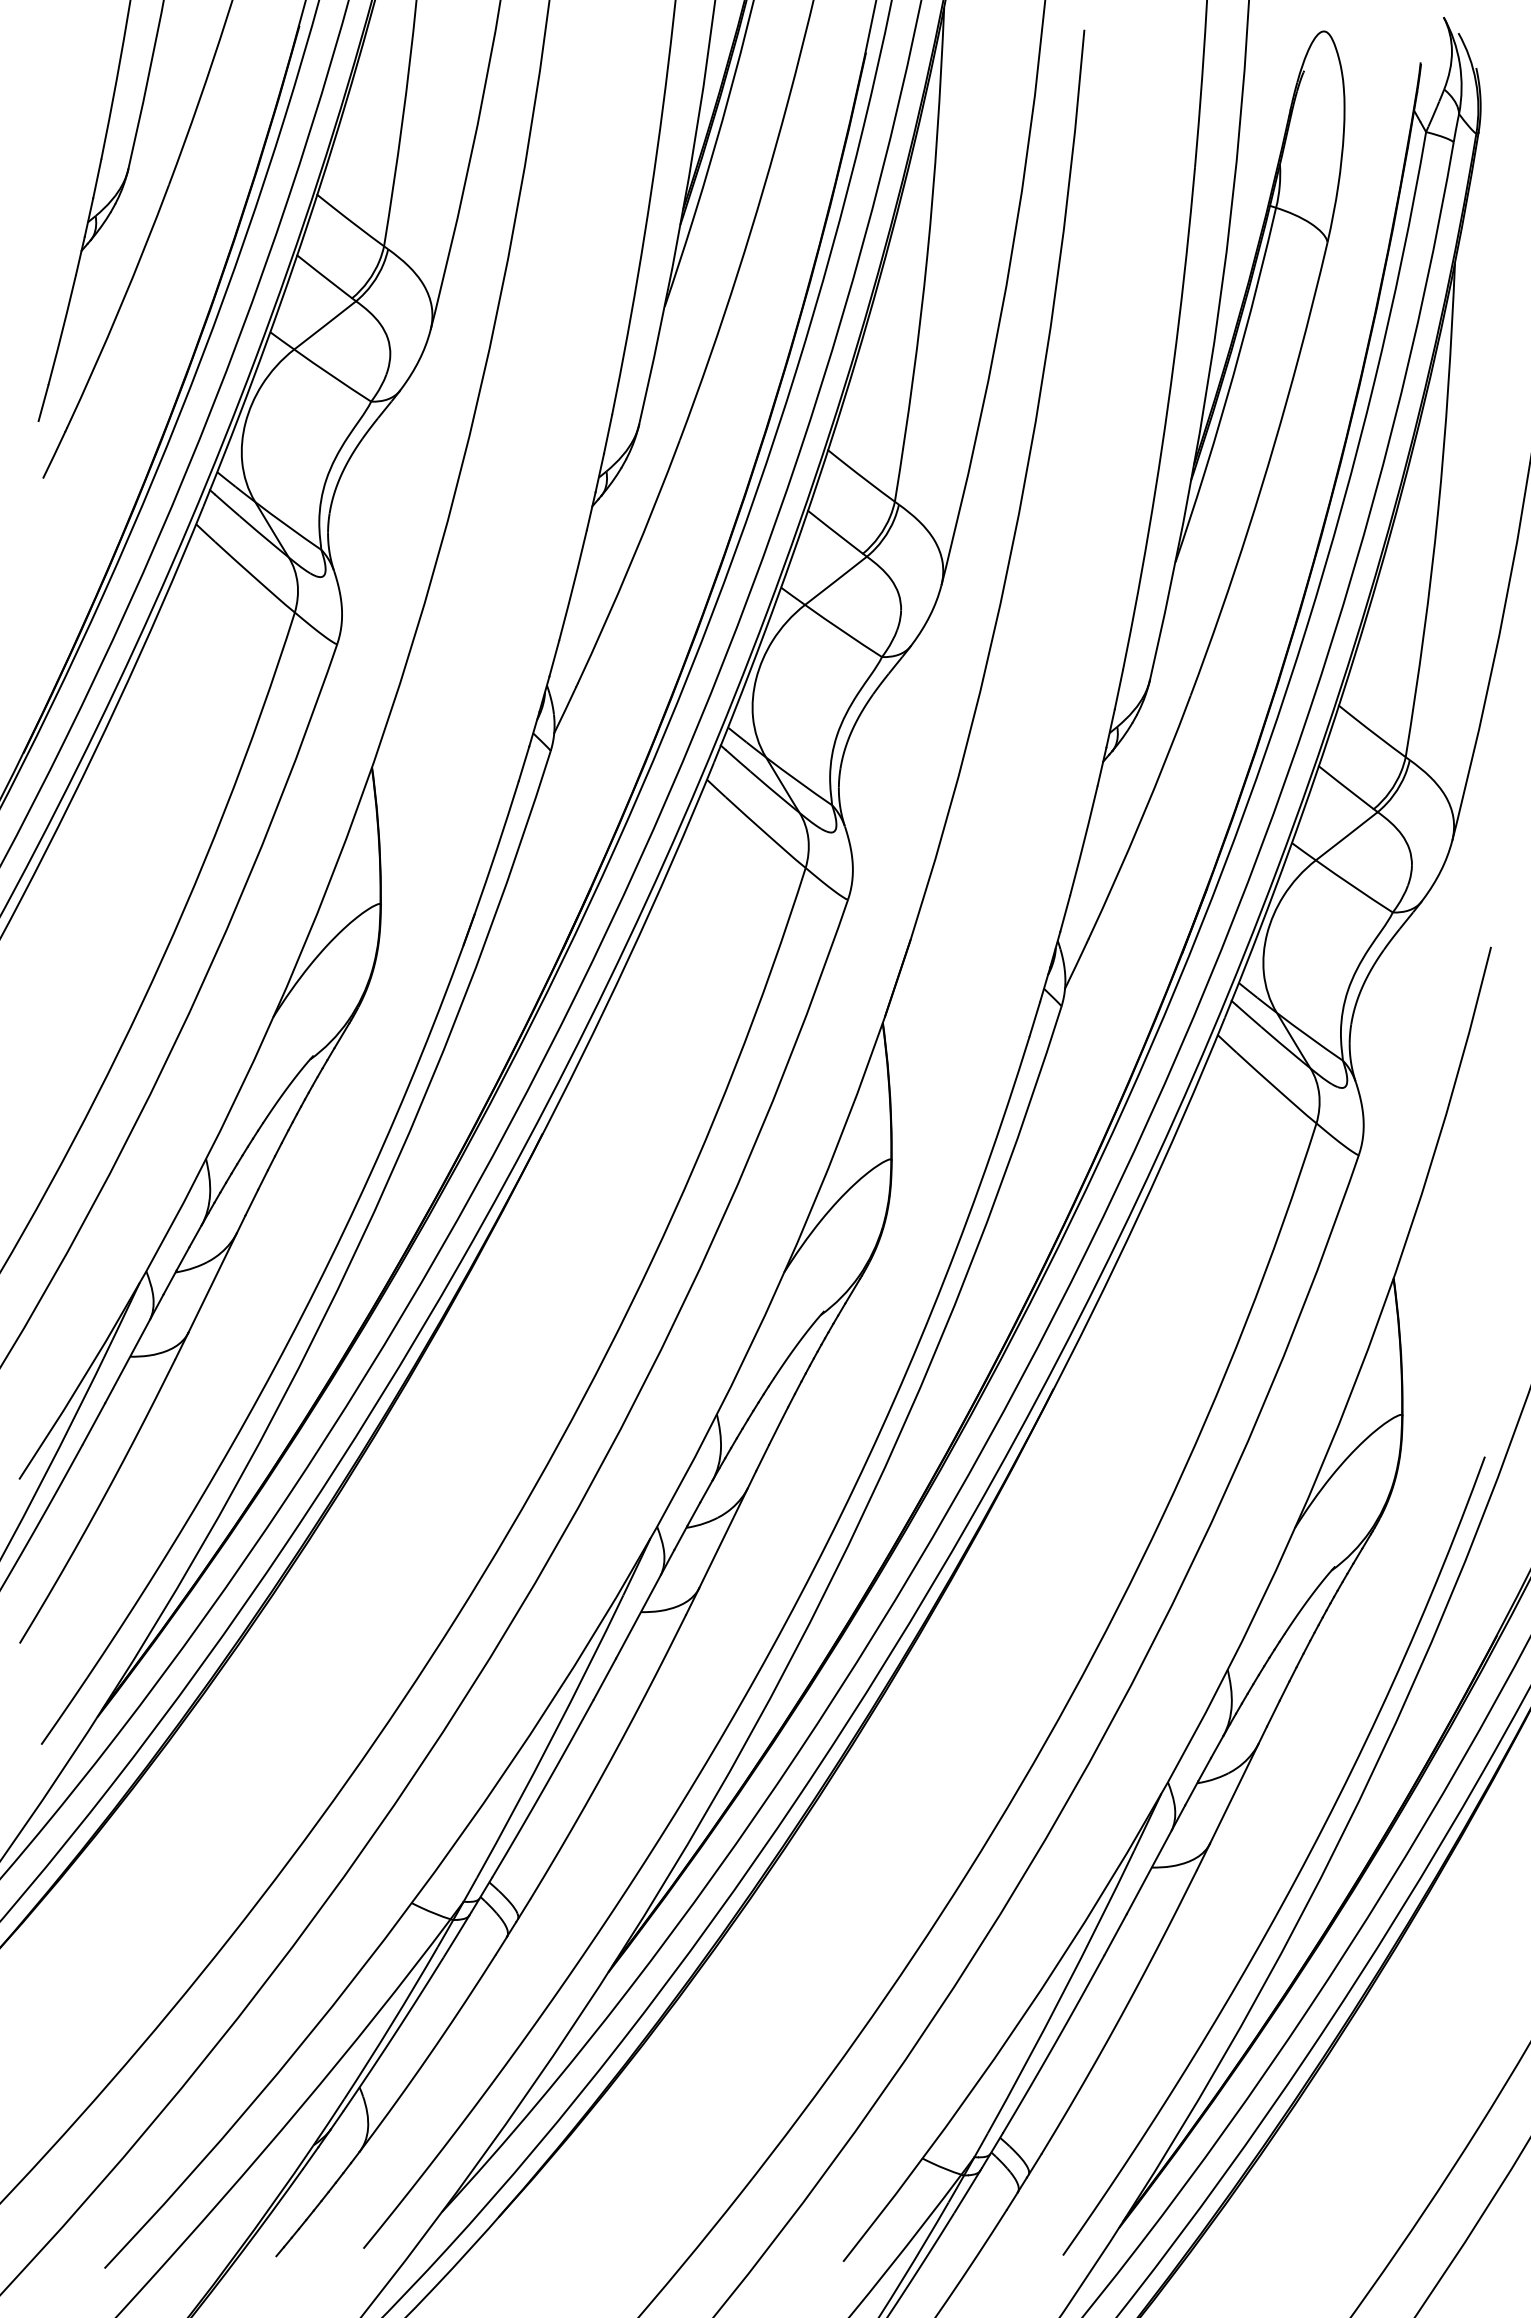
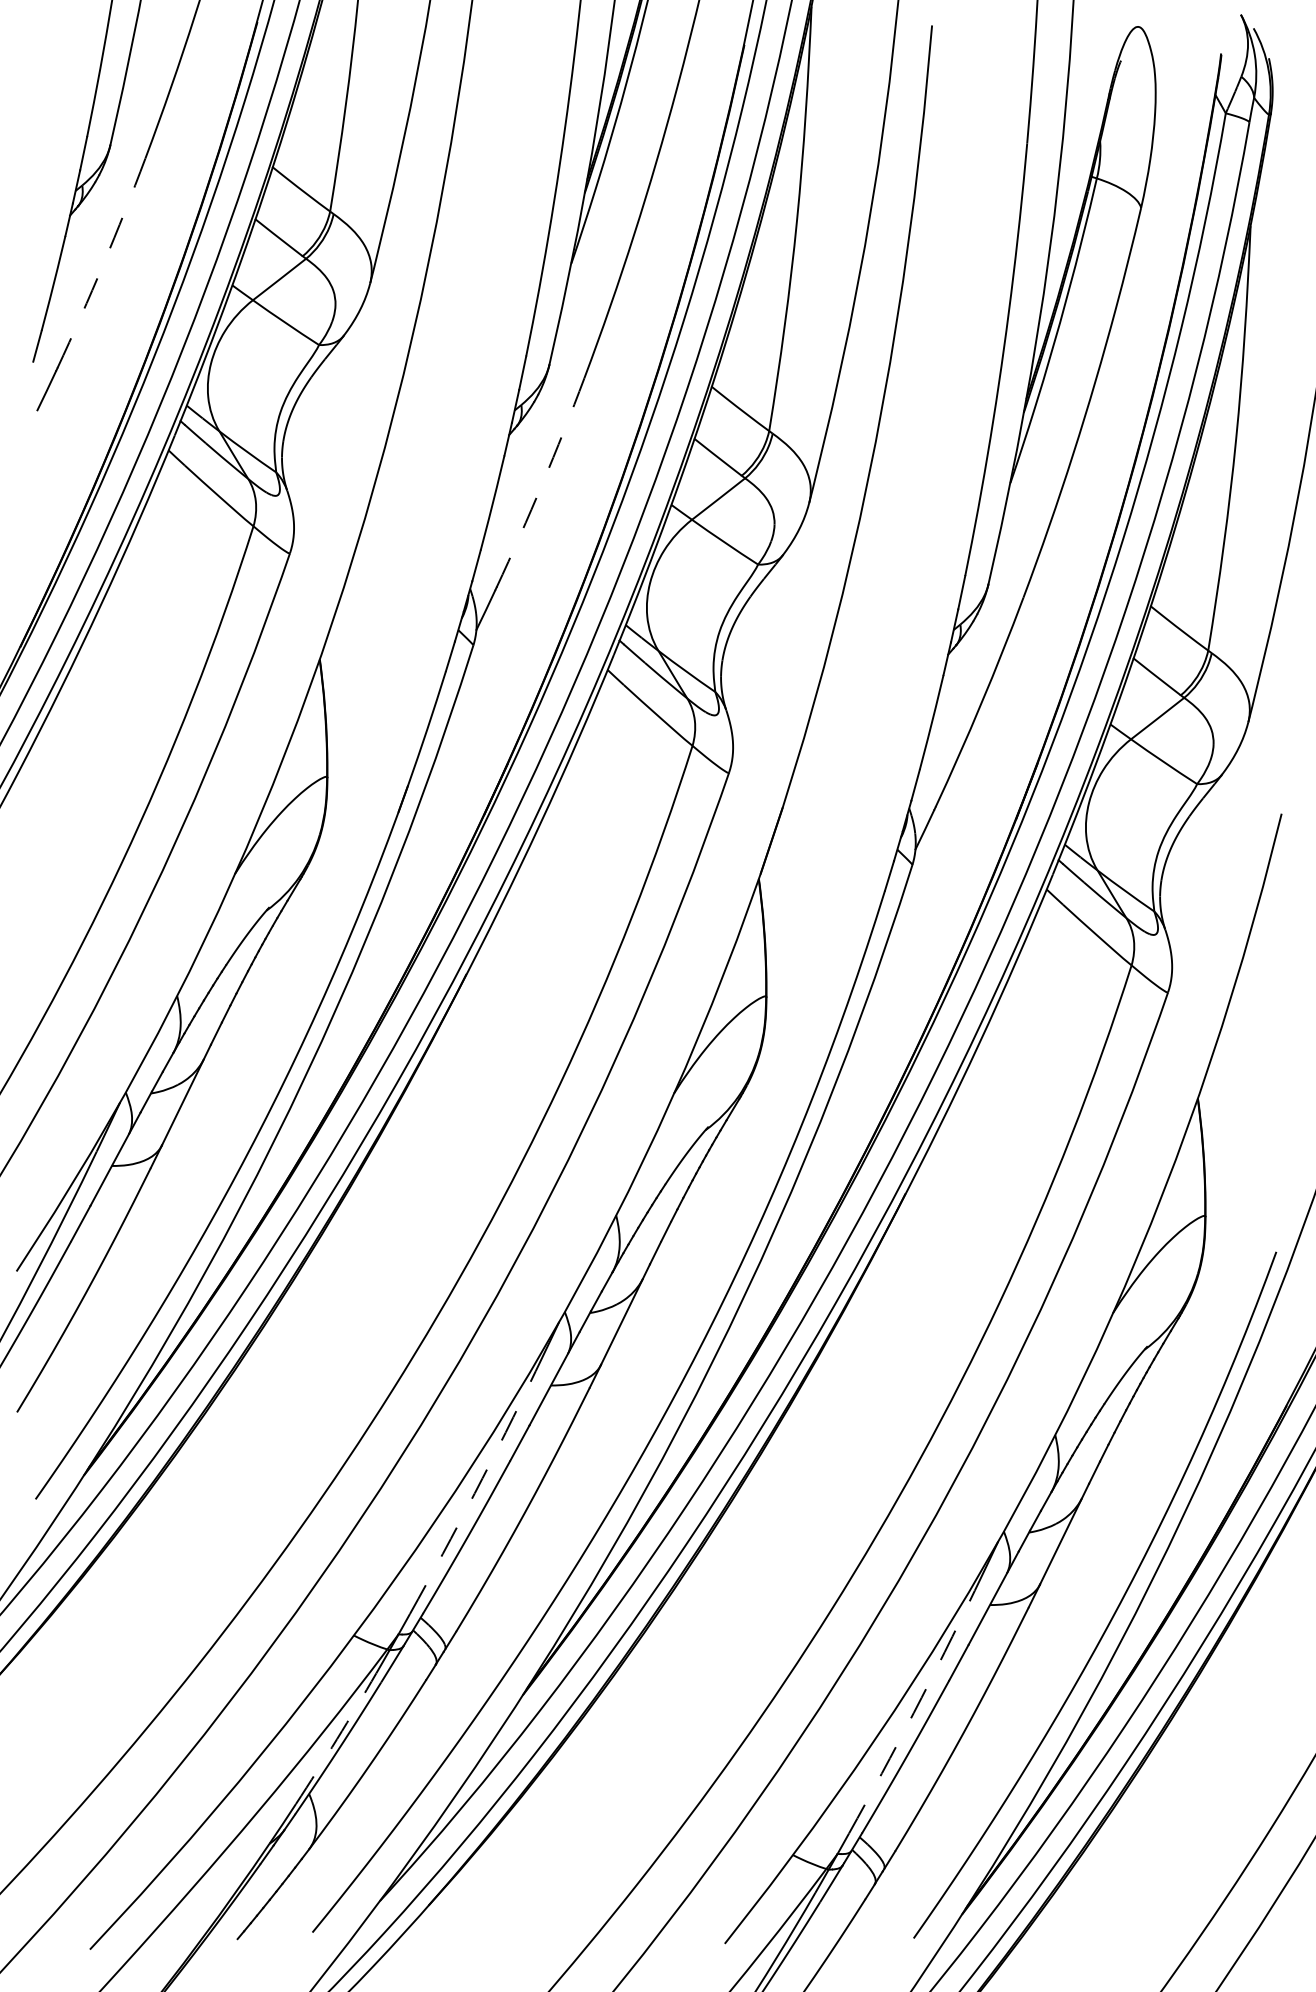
arc: (120, 307) -> (103, 264), solid -> dashed
arc: (631, 563) -> (542, 484), solid -> dashed
arc: (552, 1737) -> (474, 1493), solid -> dashed
arc: (1063, 1993) -> (914, 1713), solid -> dashed
arc: (392, 2023) -> (337, 1739), solid -> dashed

